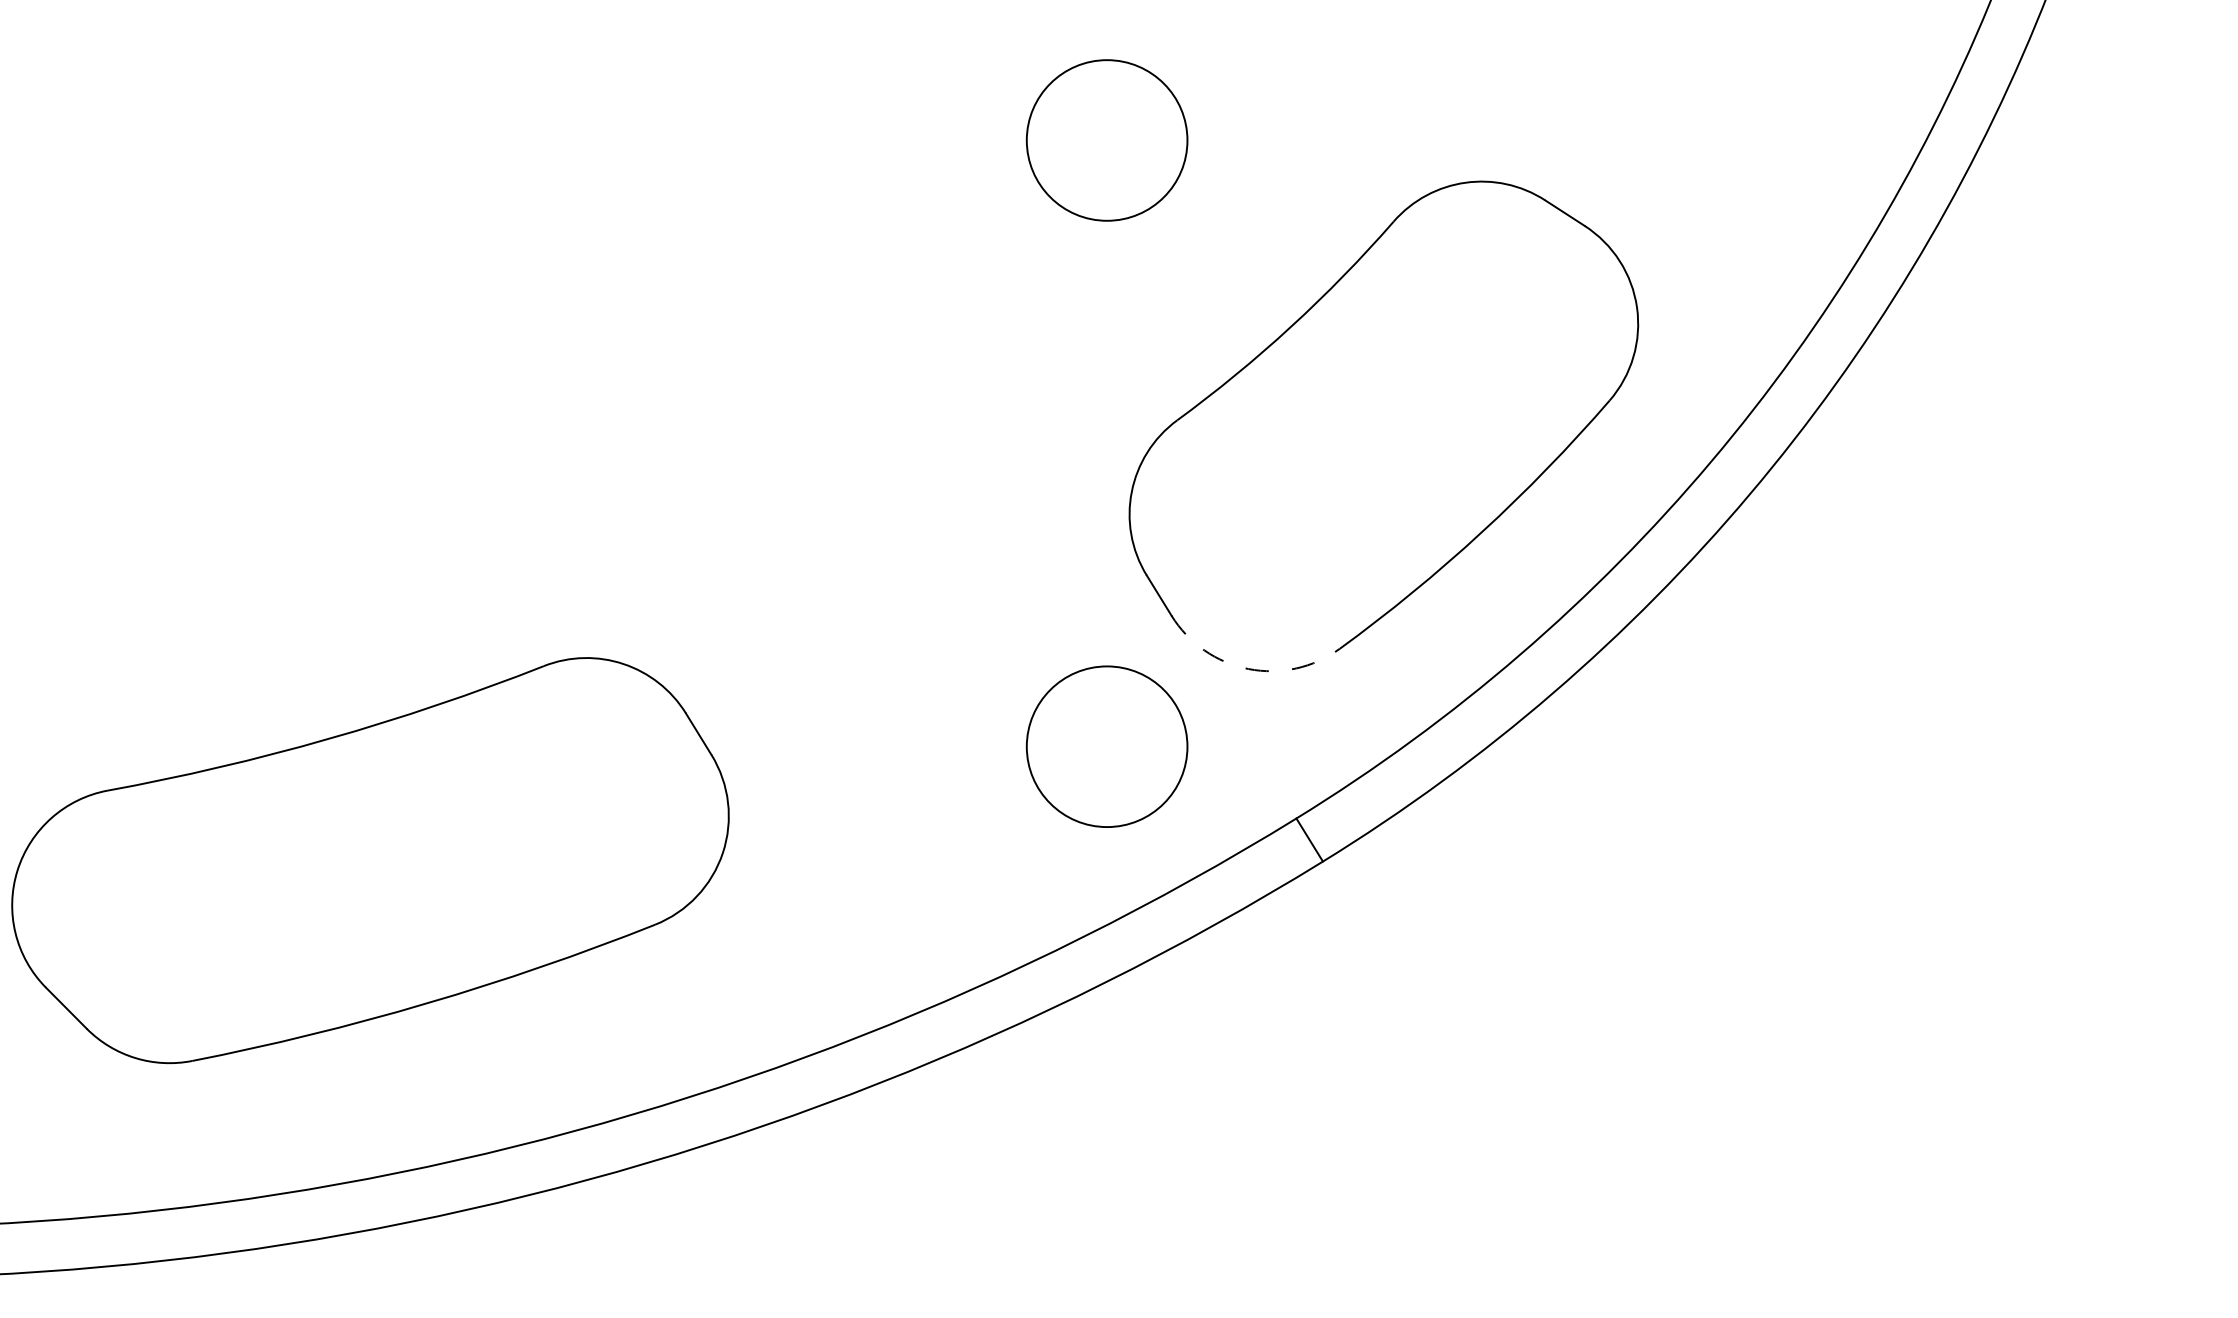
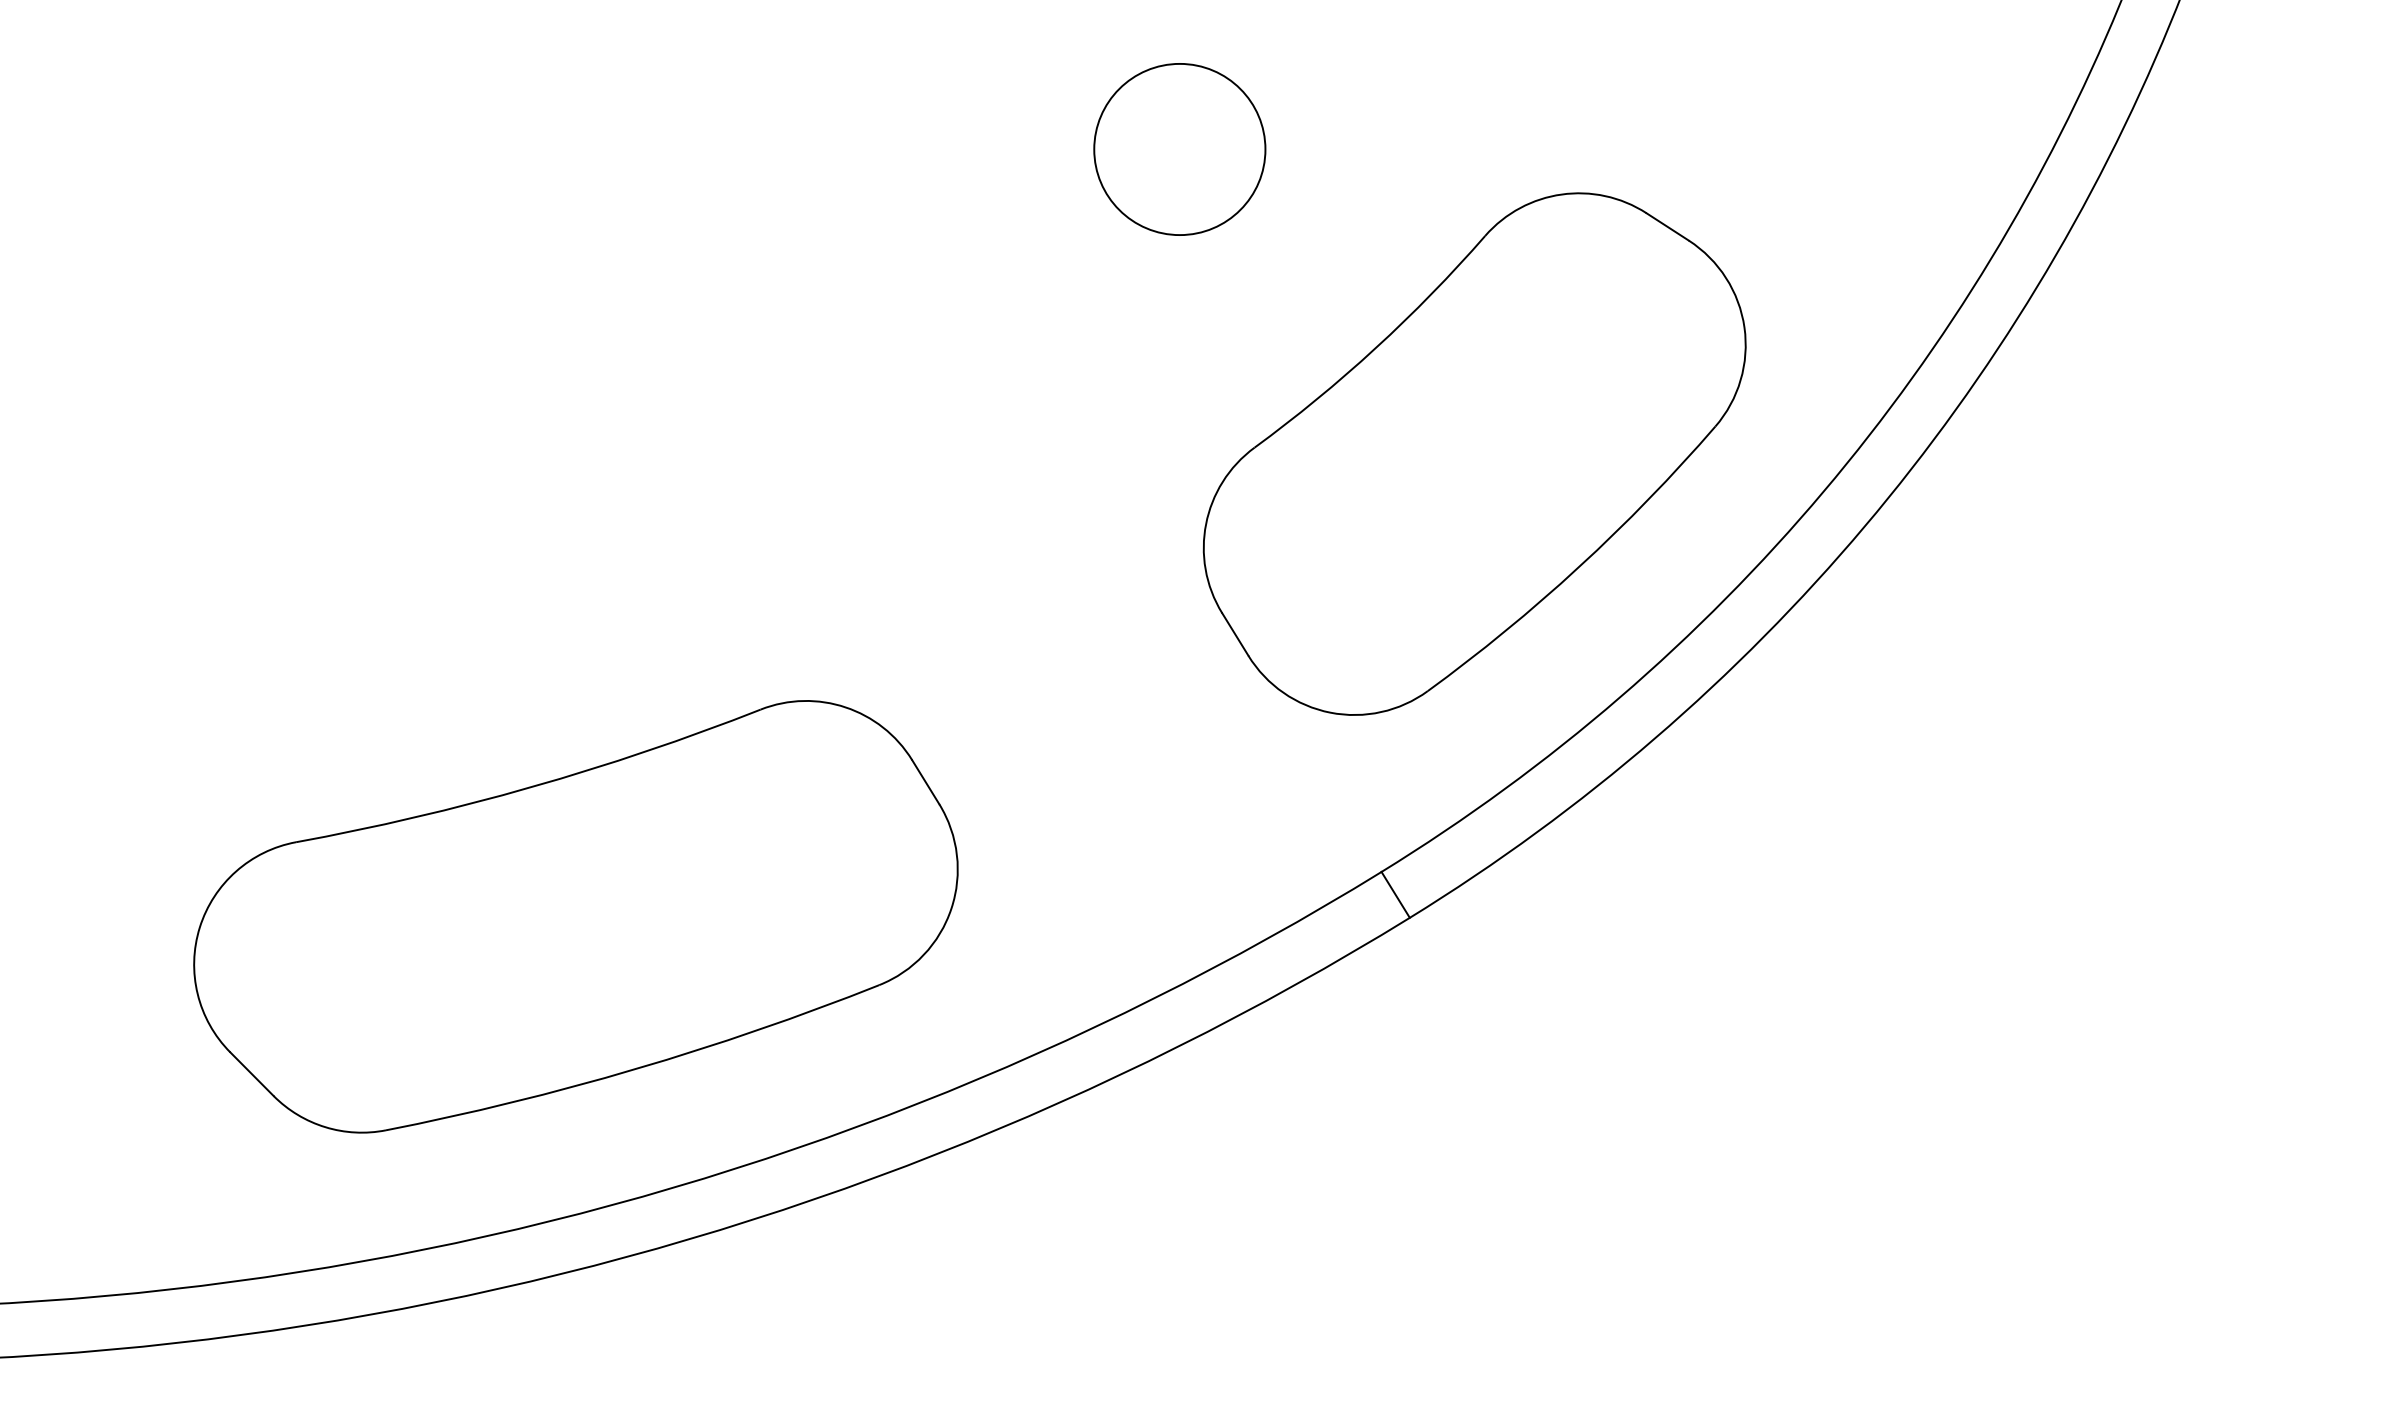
arc: (1248, 668) -> (1330, 712), dashed -> solid
circle: (1106, 746) -> (1179, 795), removed
part: (370, 860) -> (575, 916), moved

